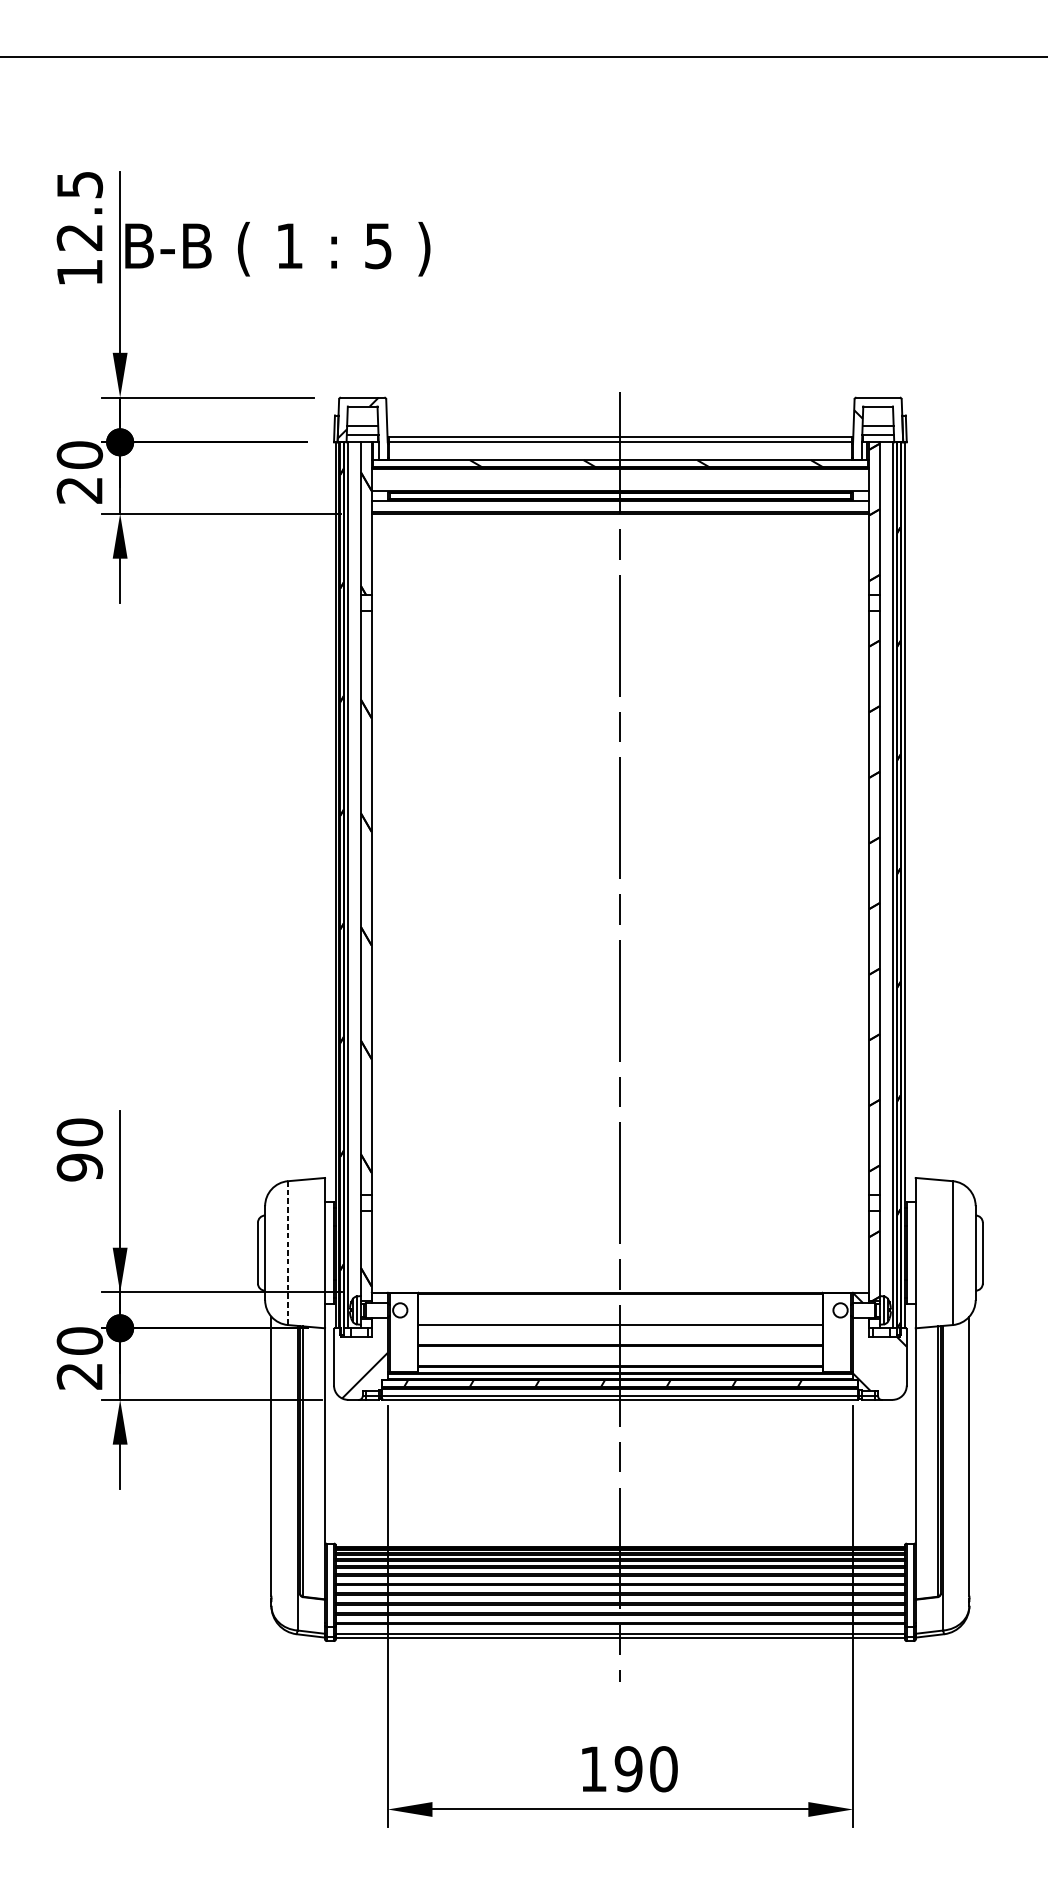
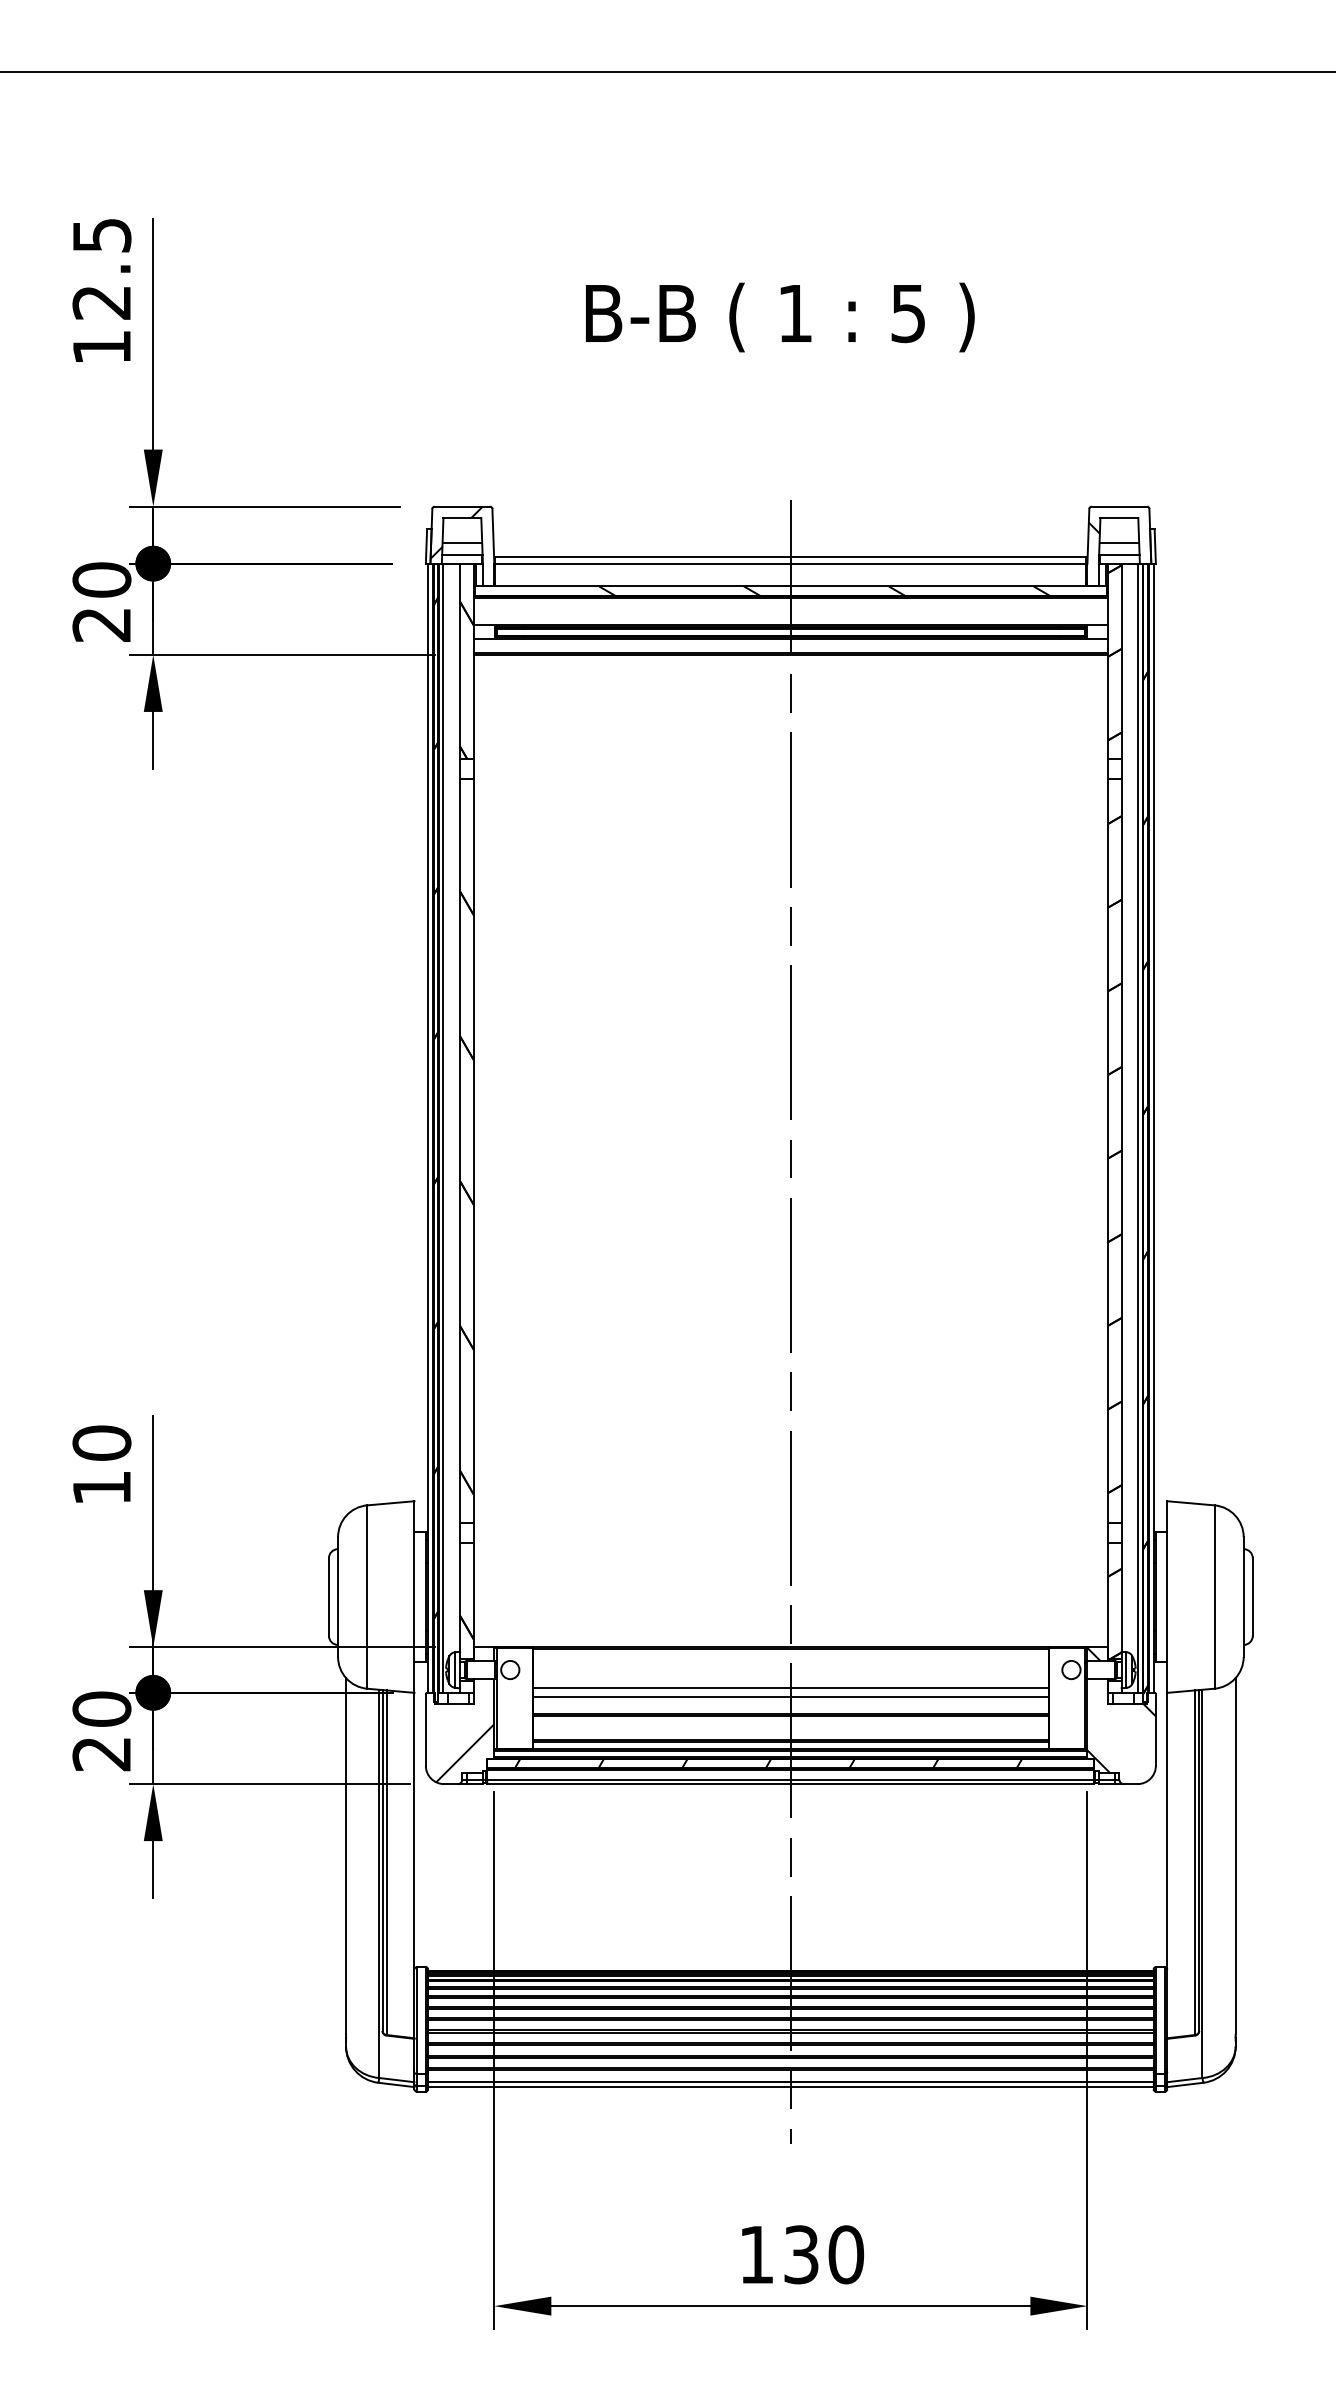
text: (278, 249) -> (780, 317), moved
text: (79, 1167) -> (101, 1487), 90 -> 10
line: (288, 1253) -> (367, 1597), dashed -> solid
line: (620, 1331) -> (790, 1697), added
text: (627, 1768) -> (800, 2254), 190 -> 130

